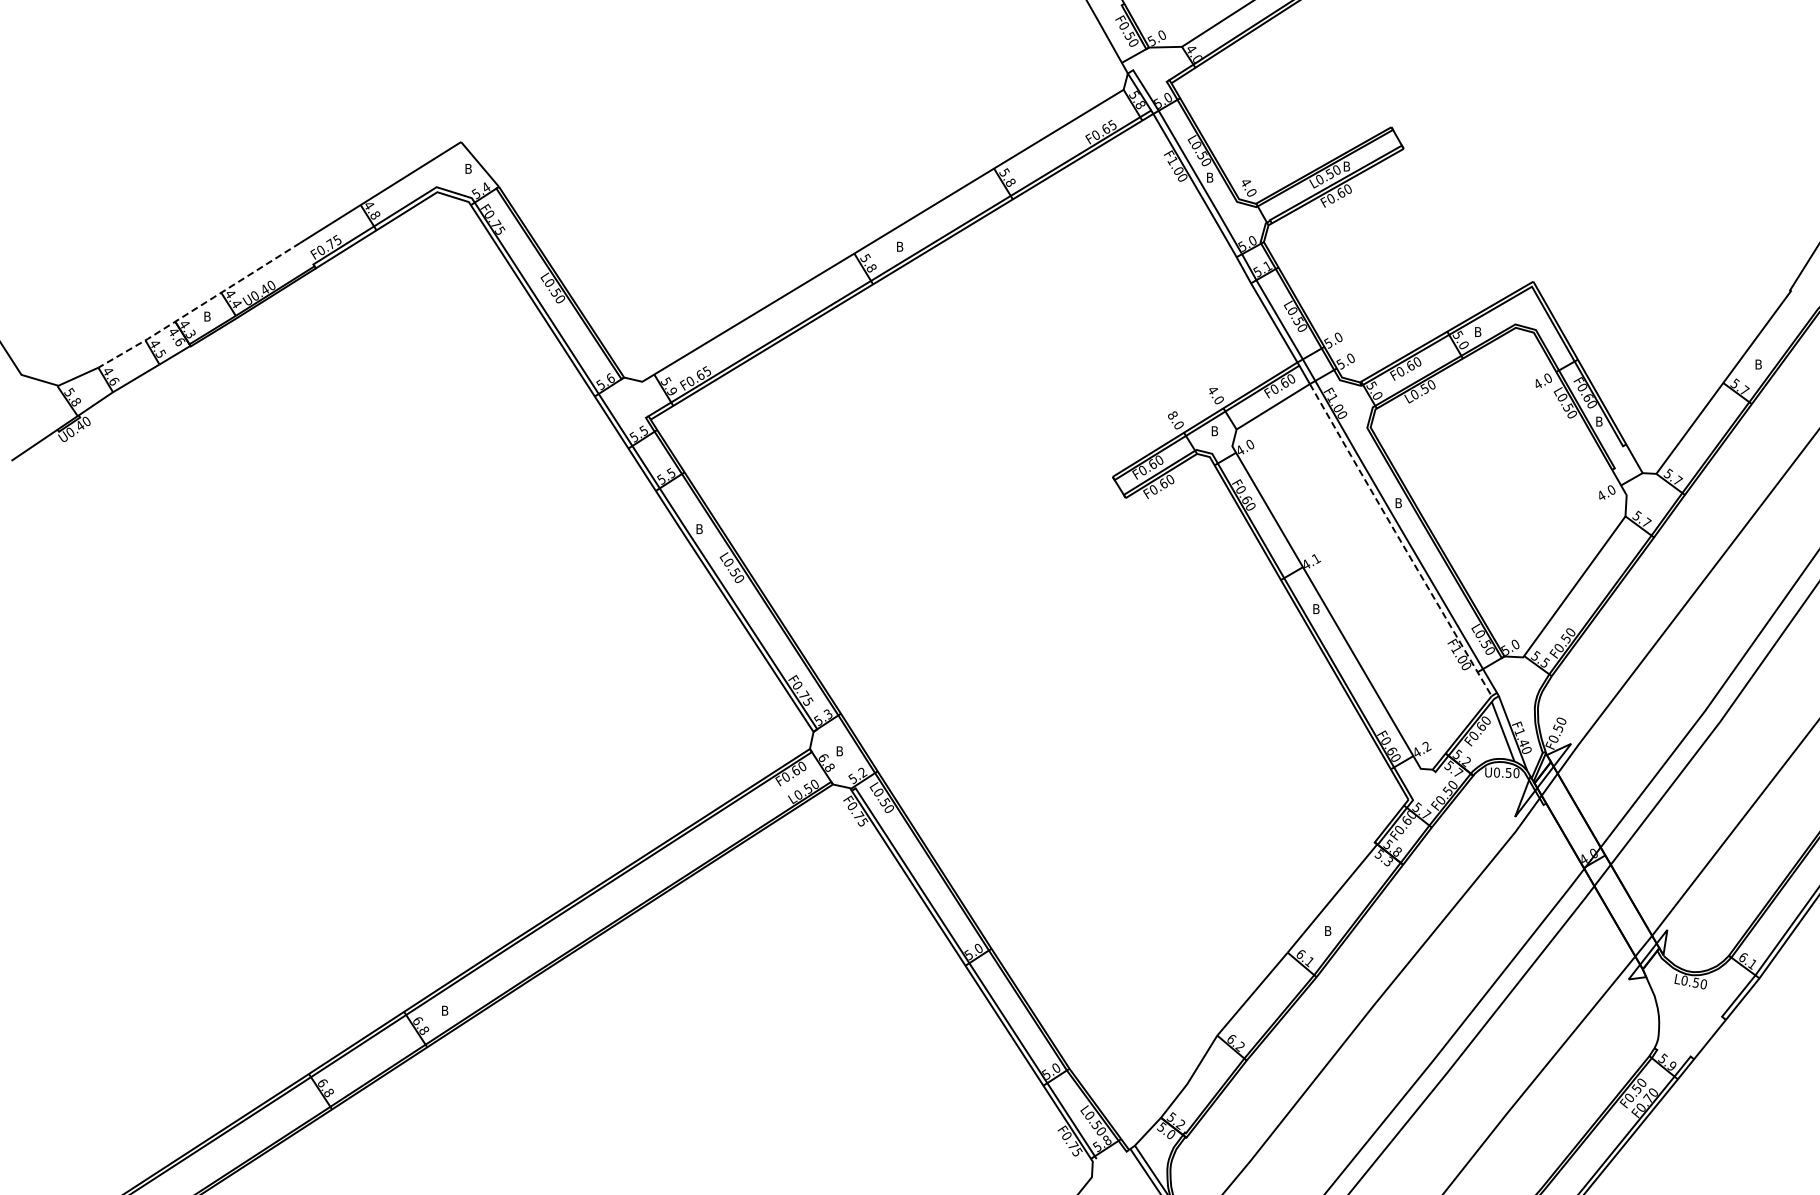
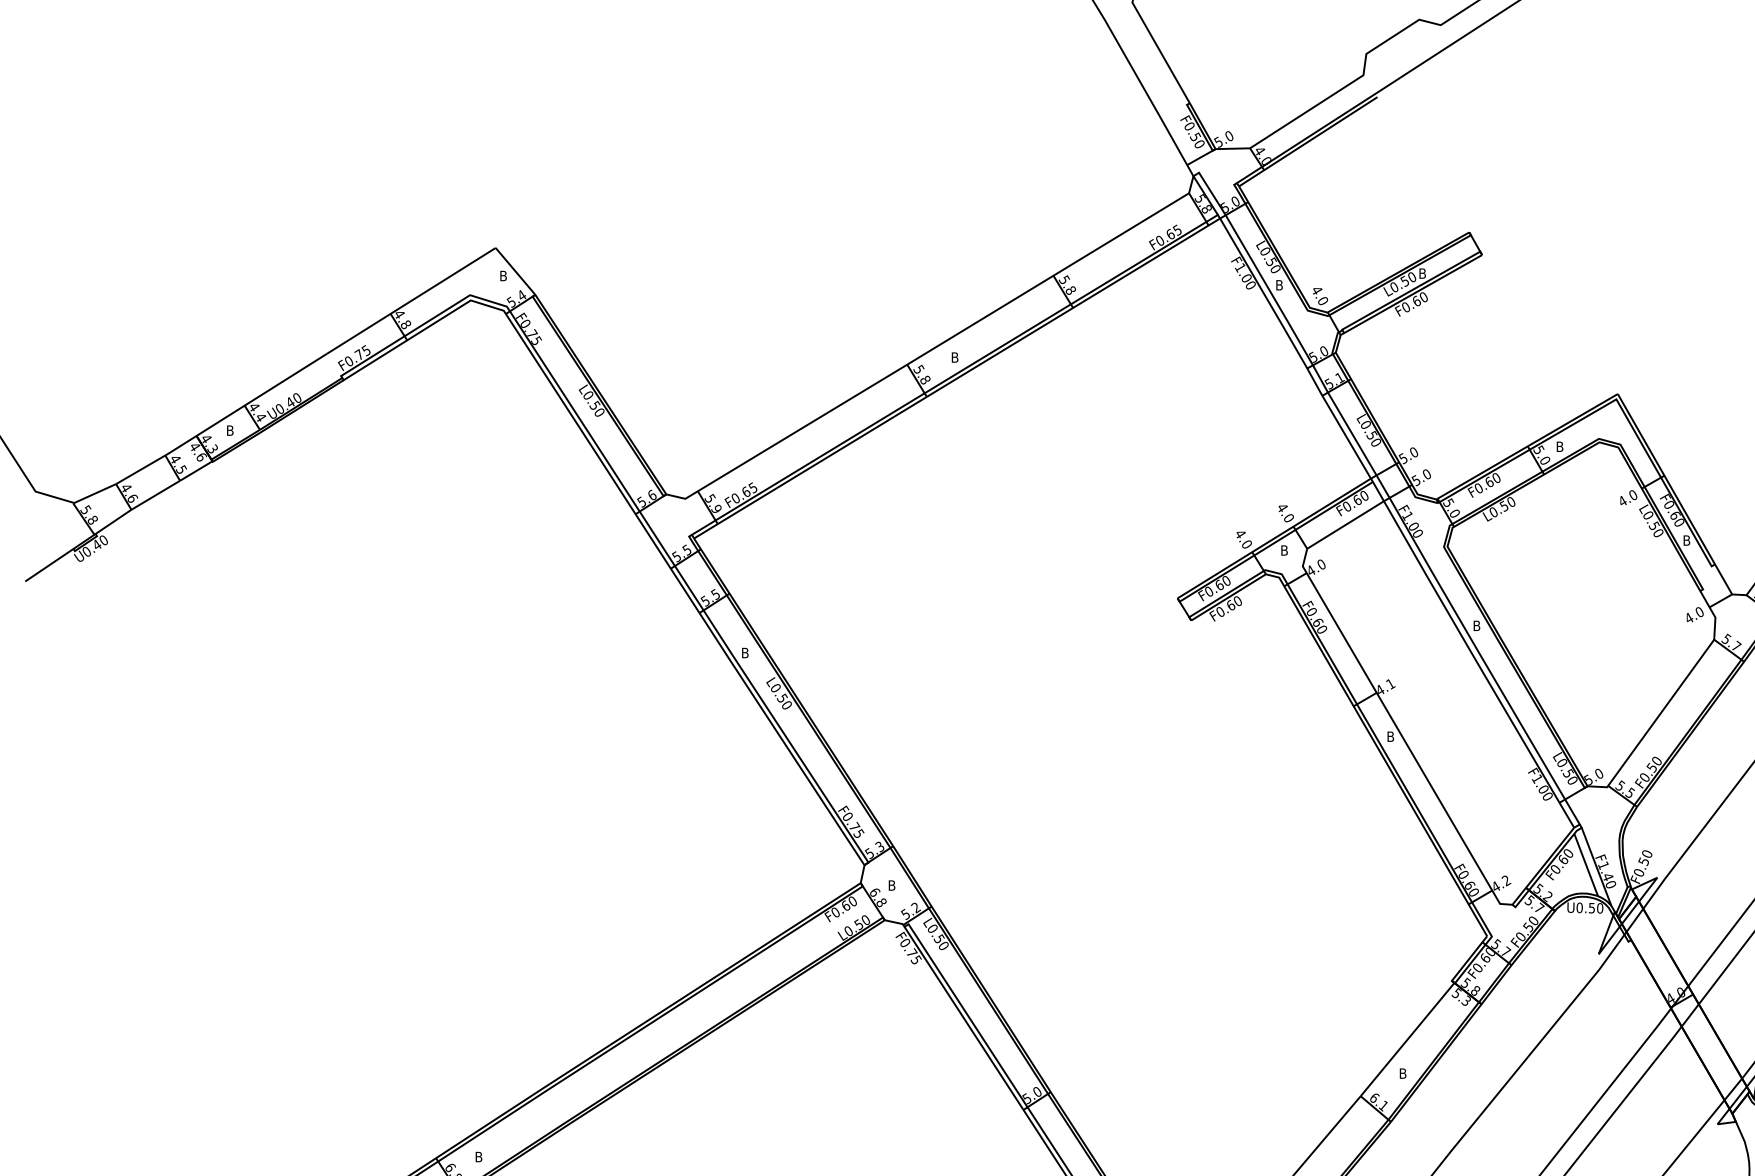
line: (198, 306) -> (220, 420), dashed -> solid
text: (1172, 415) -> (1240, 534), 8.0 -> 4.0
line: (1399, 539) -> (1477, 663), dashed -> solid

